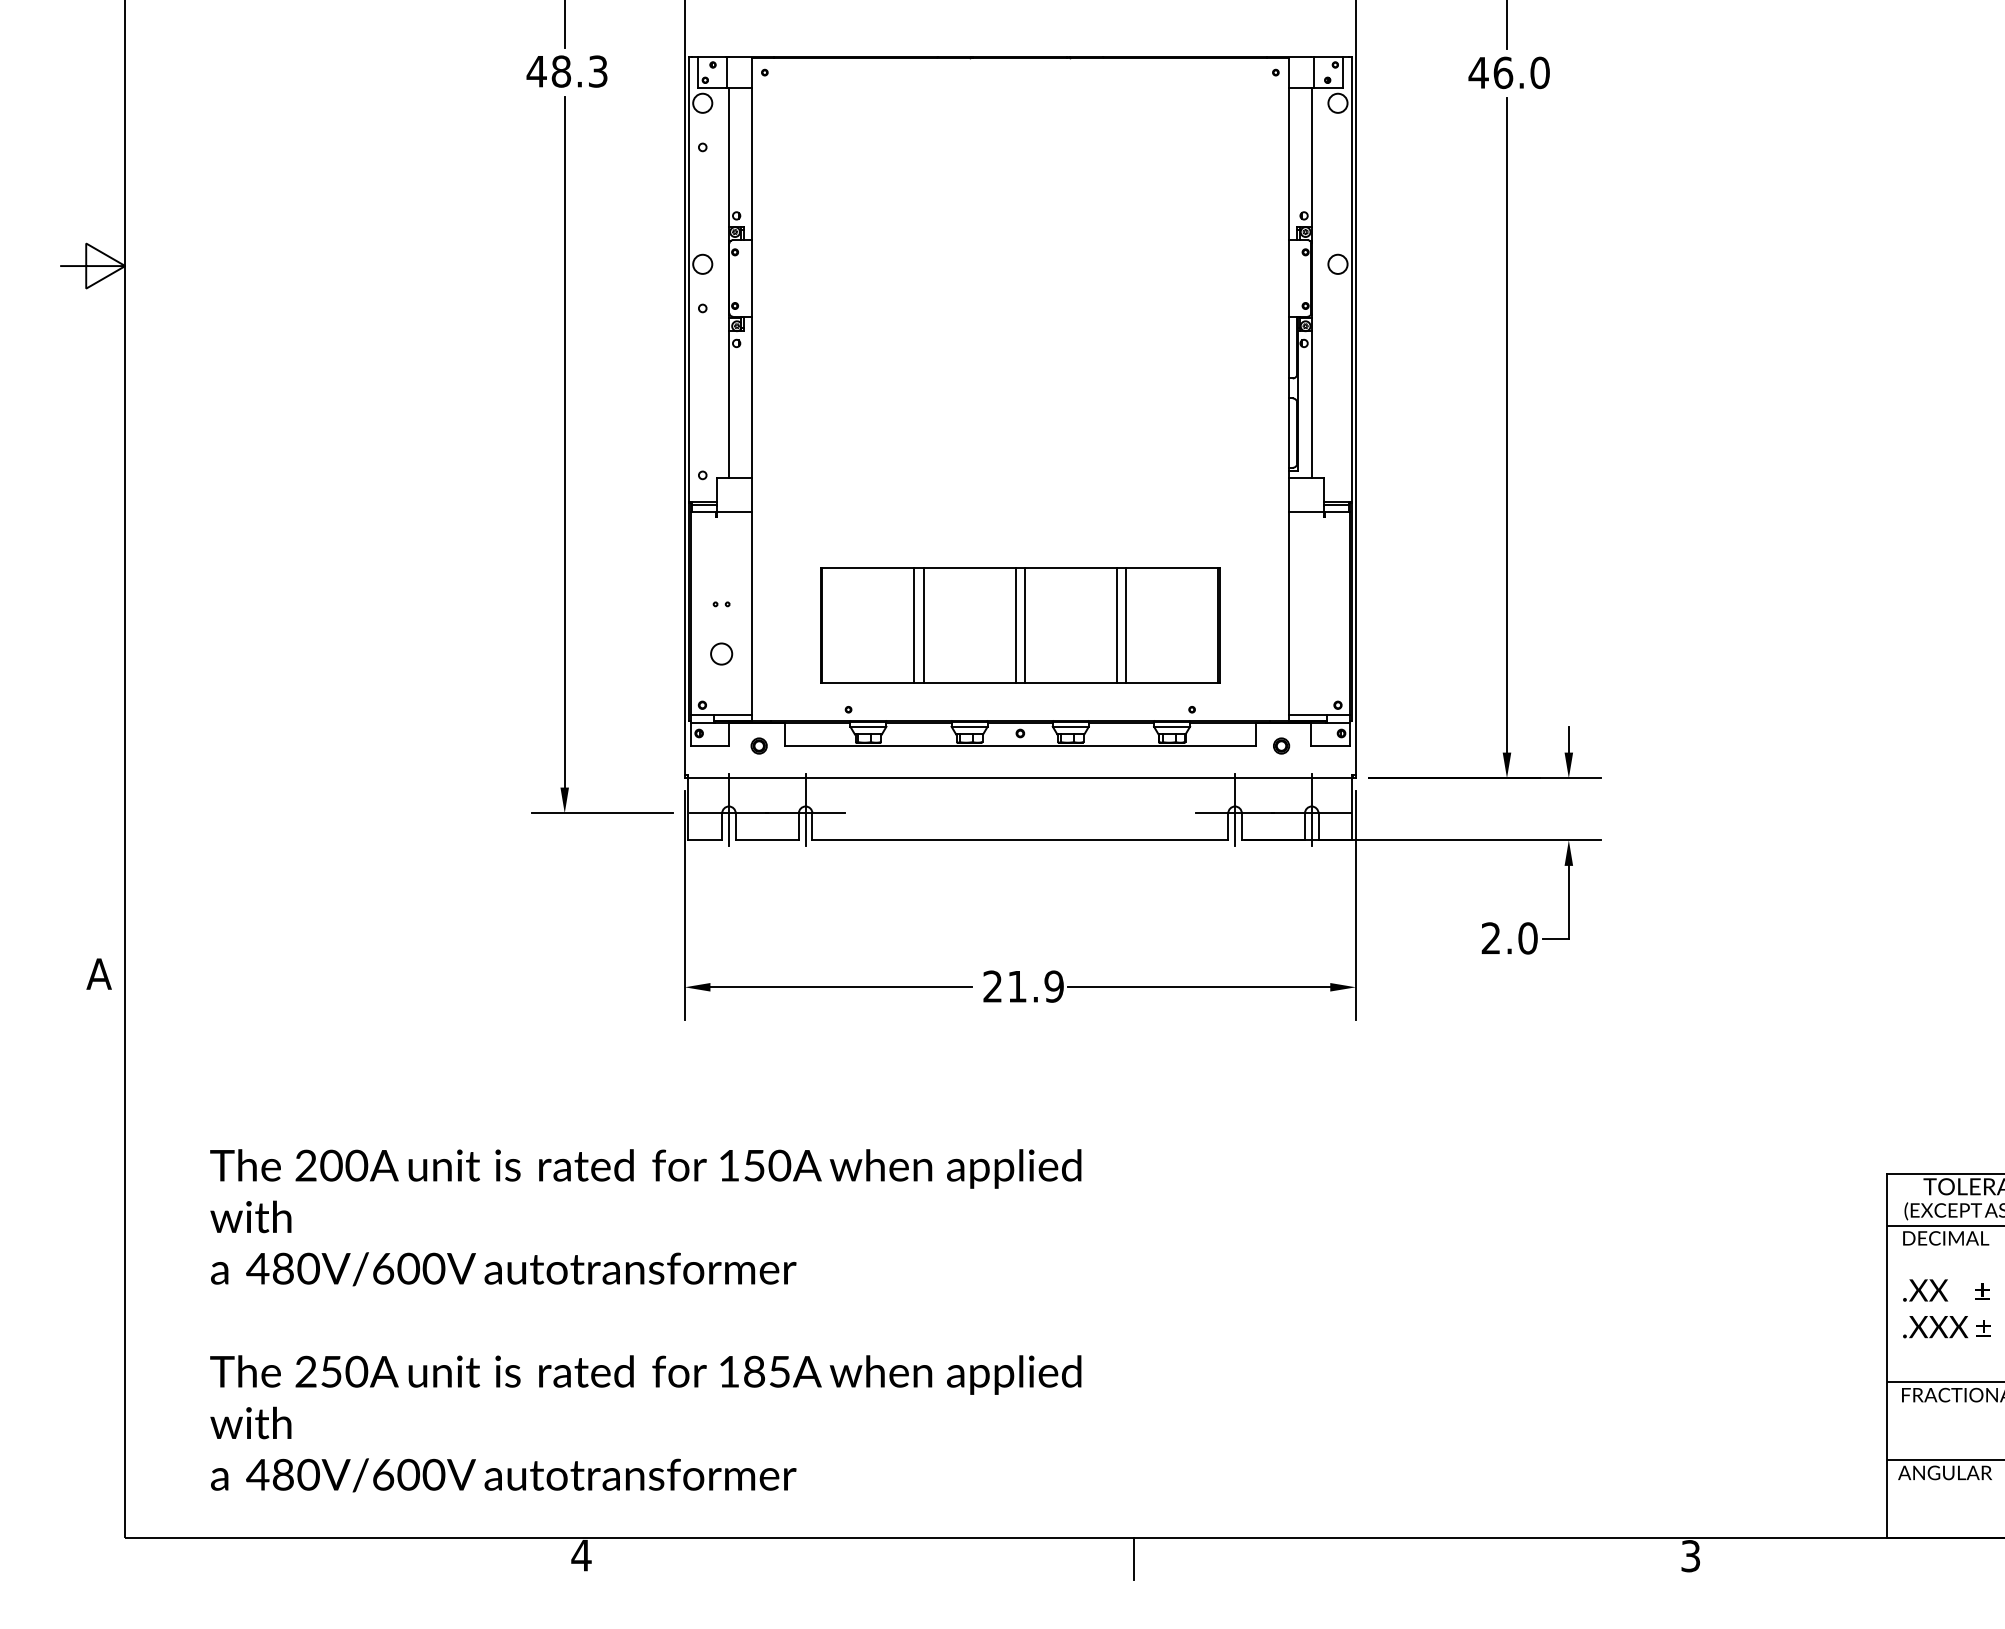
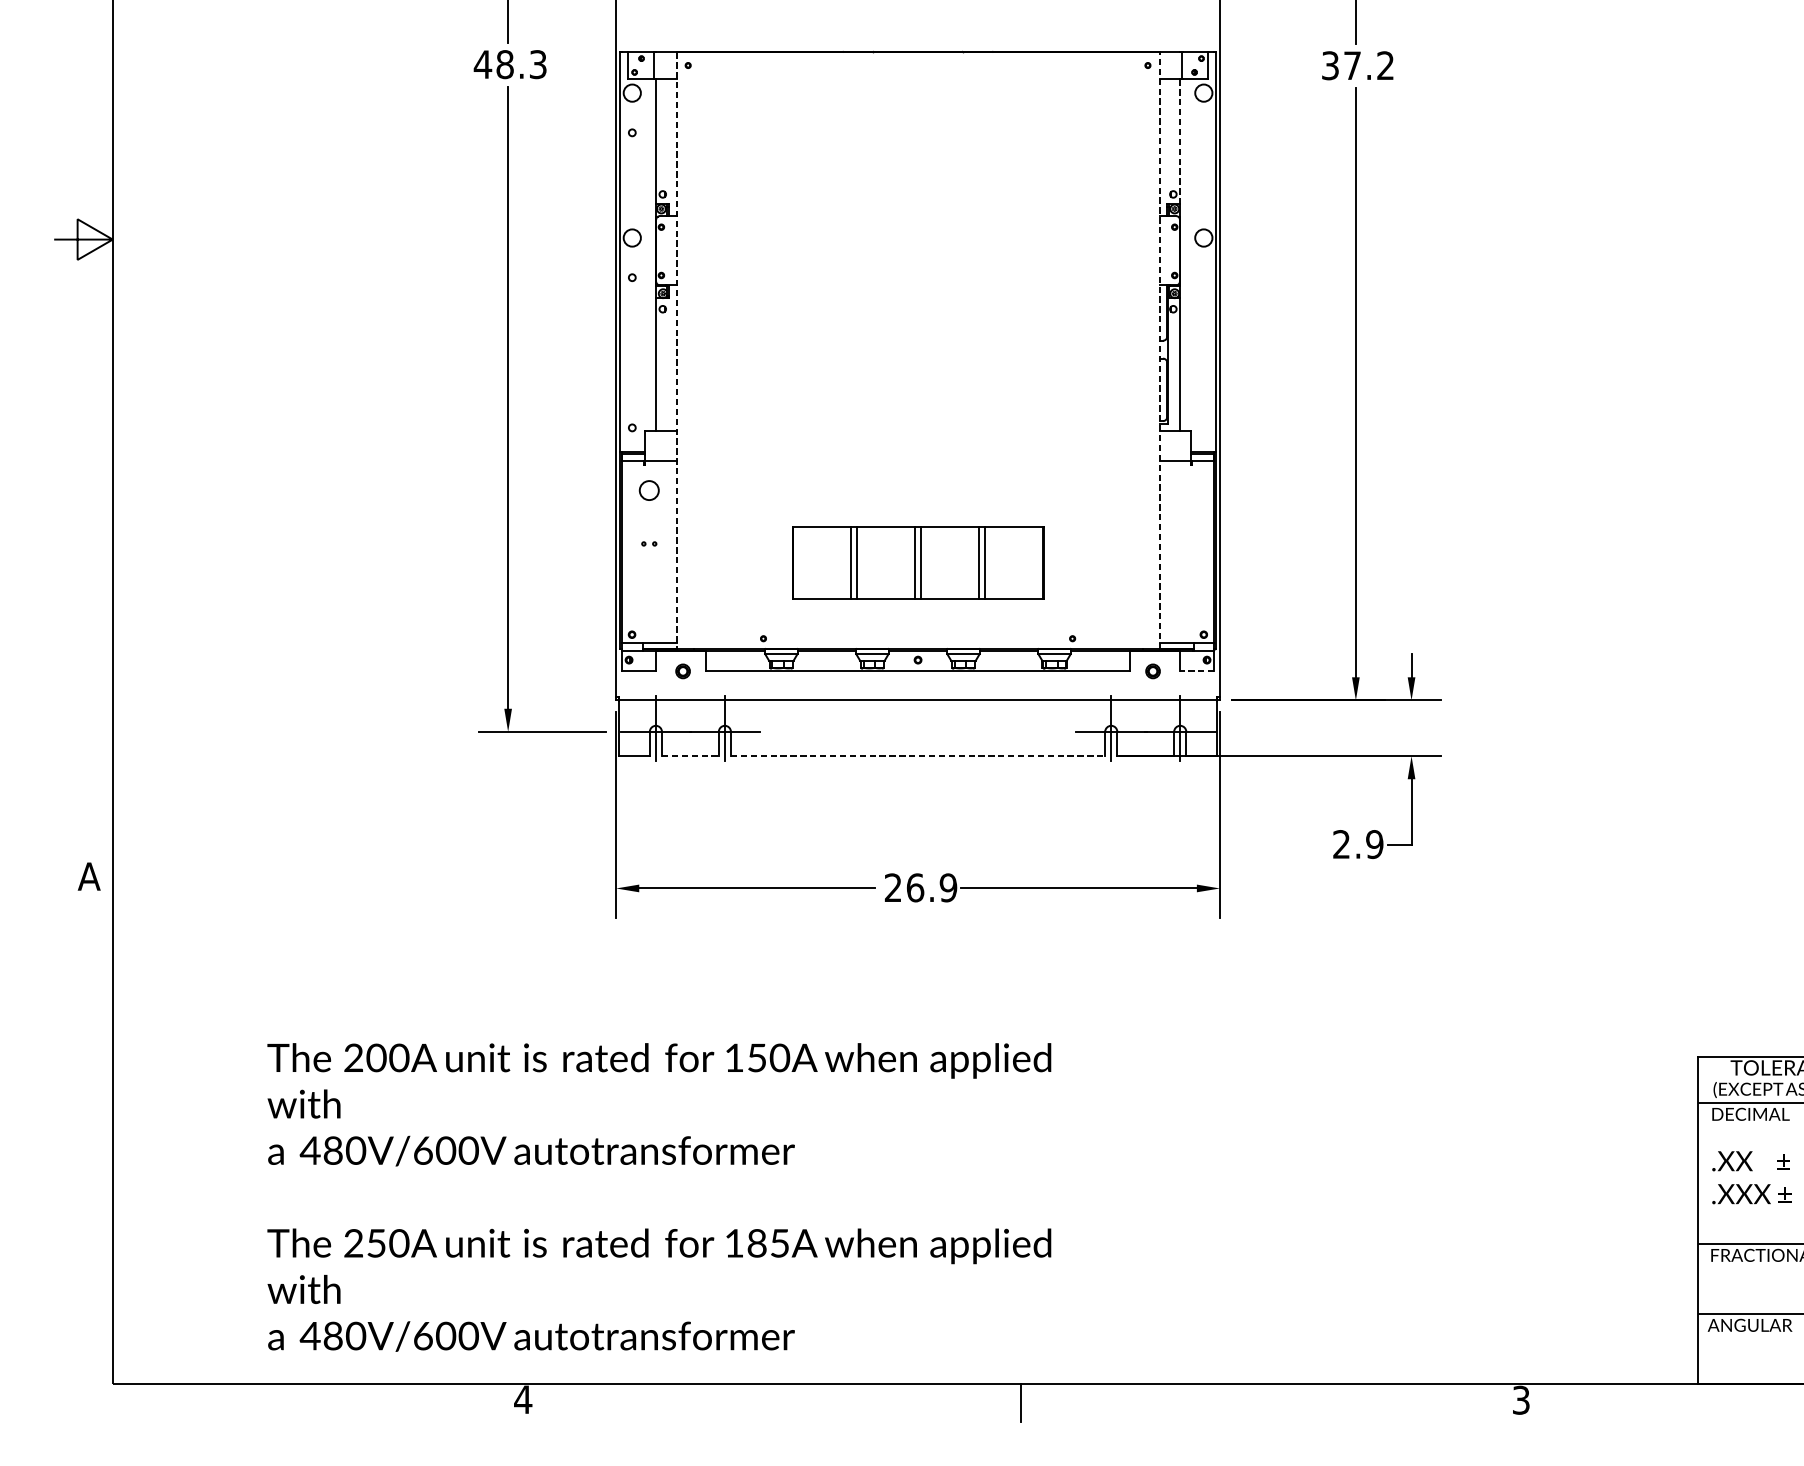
text: (1508, 72) -> (1357, 65), 46.0 -> 37.2
line: (1311, 157) -> (1180, 141), solid -> dashed
line: (751, 389) -> (676, 350), solid -> dashed
line: (1288, 389) -> (1159, 350), solid -> dashed
part: (1020, 625) -> (918, 562), size x0.7
circle: (721, 653) -> (649, 490), moved
line: (1329, 745) -> (1196, 670), solid -> dashed
line: (767, 840) -> (690, 756), solid -> dashed
line: (1020, 840) -> (918, 756), solid -> dashed
text: (1527, 938) -> (1374, 844), 2.0 -> 2.9
text: (1017, 986) -> (915, 887), 21.9 -> 26.9
text: (645, 1320) -> (659, 1197), moved

